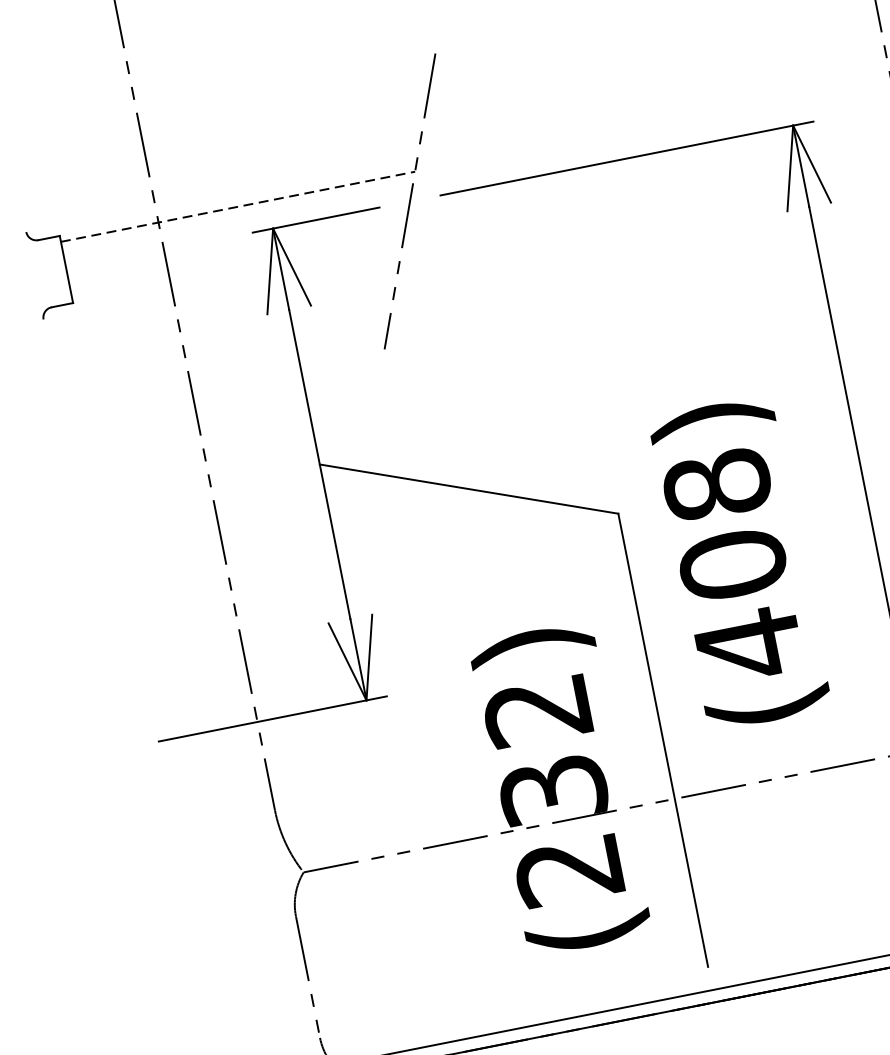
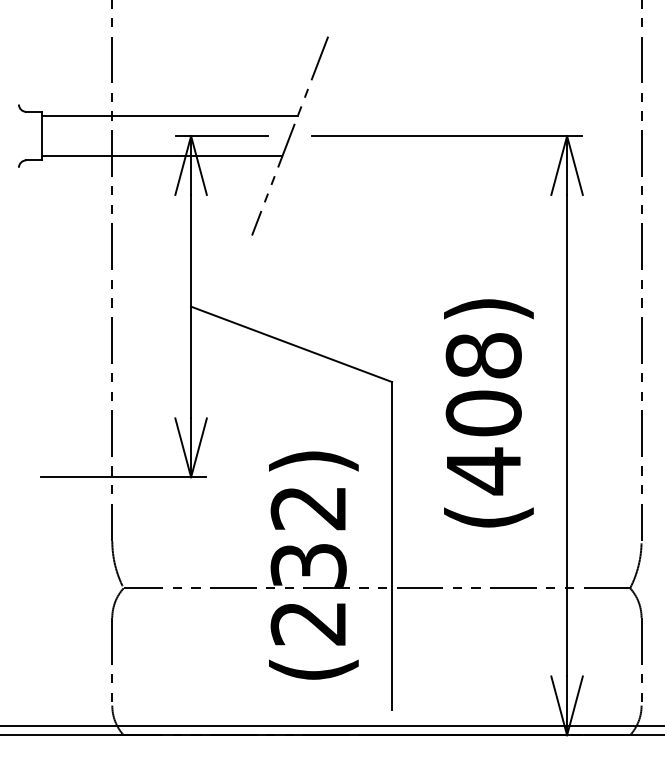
line: (239, 207) -> (170, 116), dashed -> solid
line: (237, 264) -> (161, 156), added
text: (739, 563) -> (488, 413), moved

